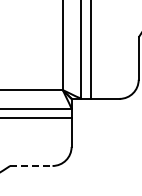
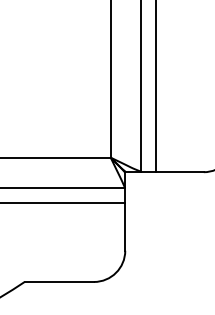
line: (31, 165) -> (59, 281), dashed -> solid

